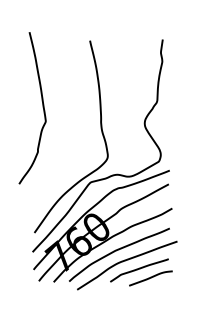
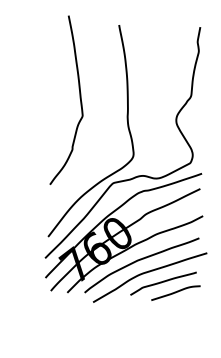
curve: (42, 107) -> (79, 100), moved

